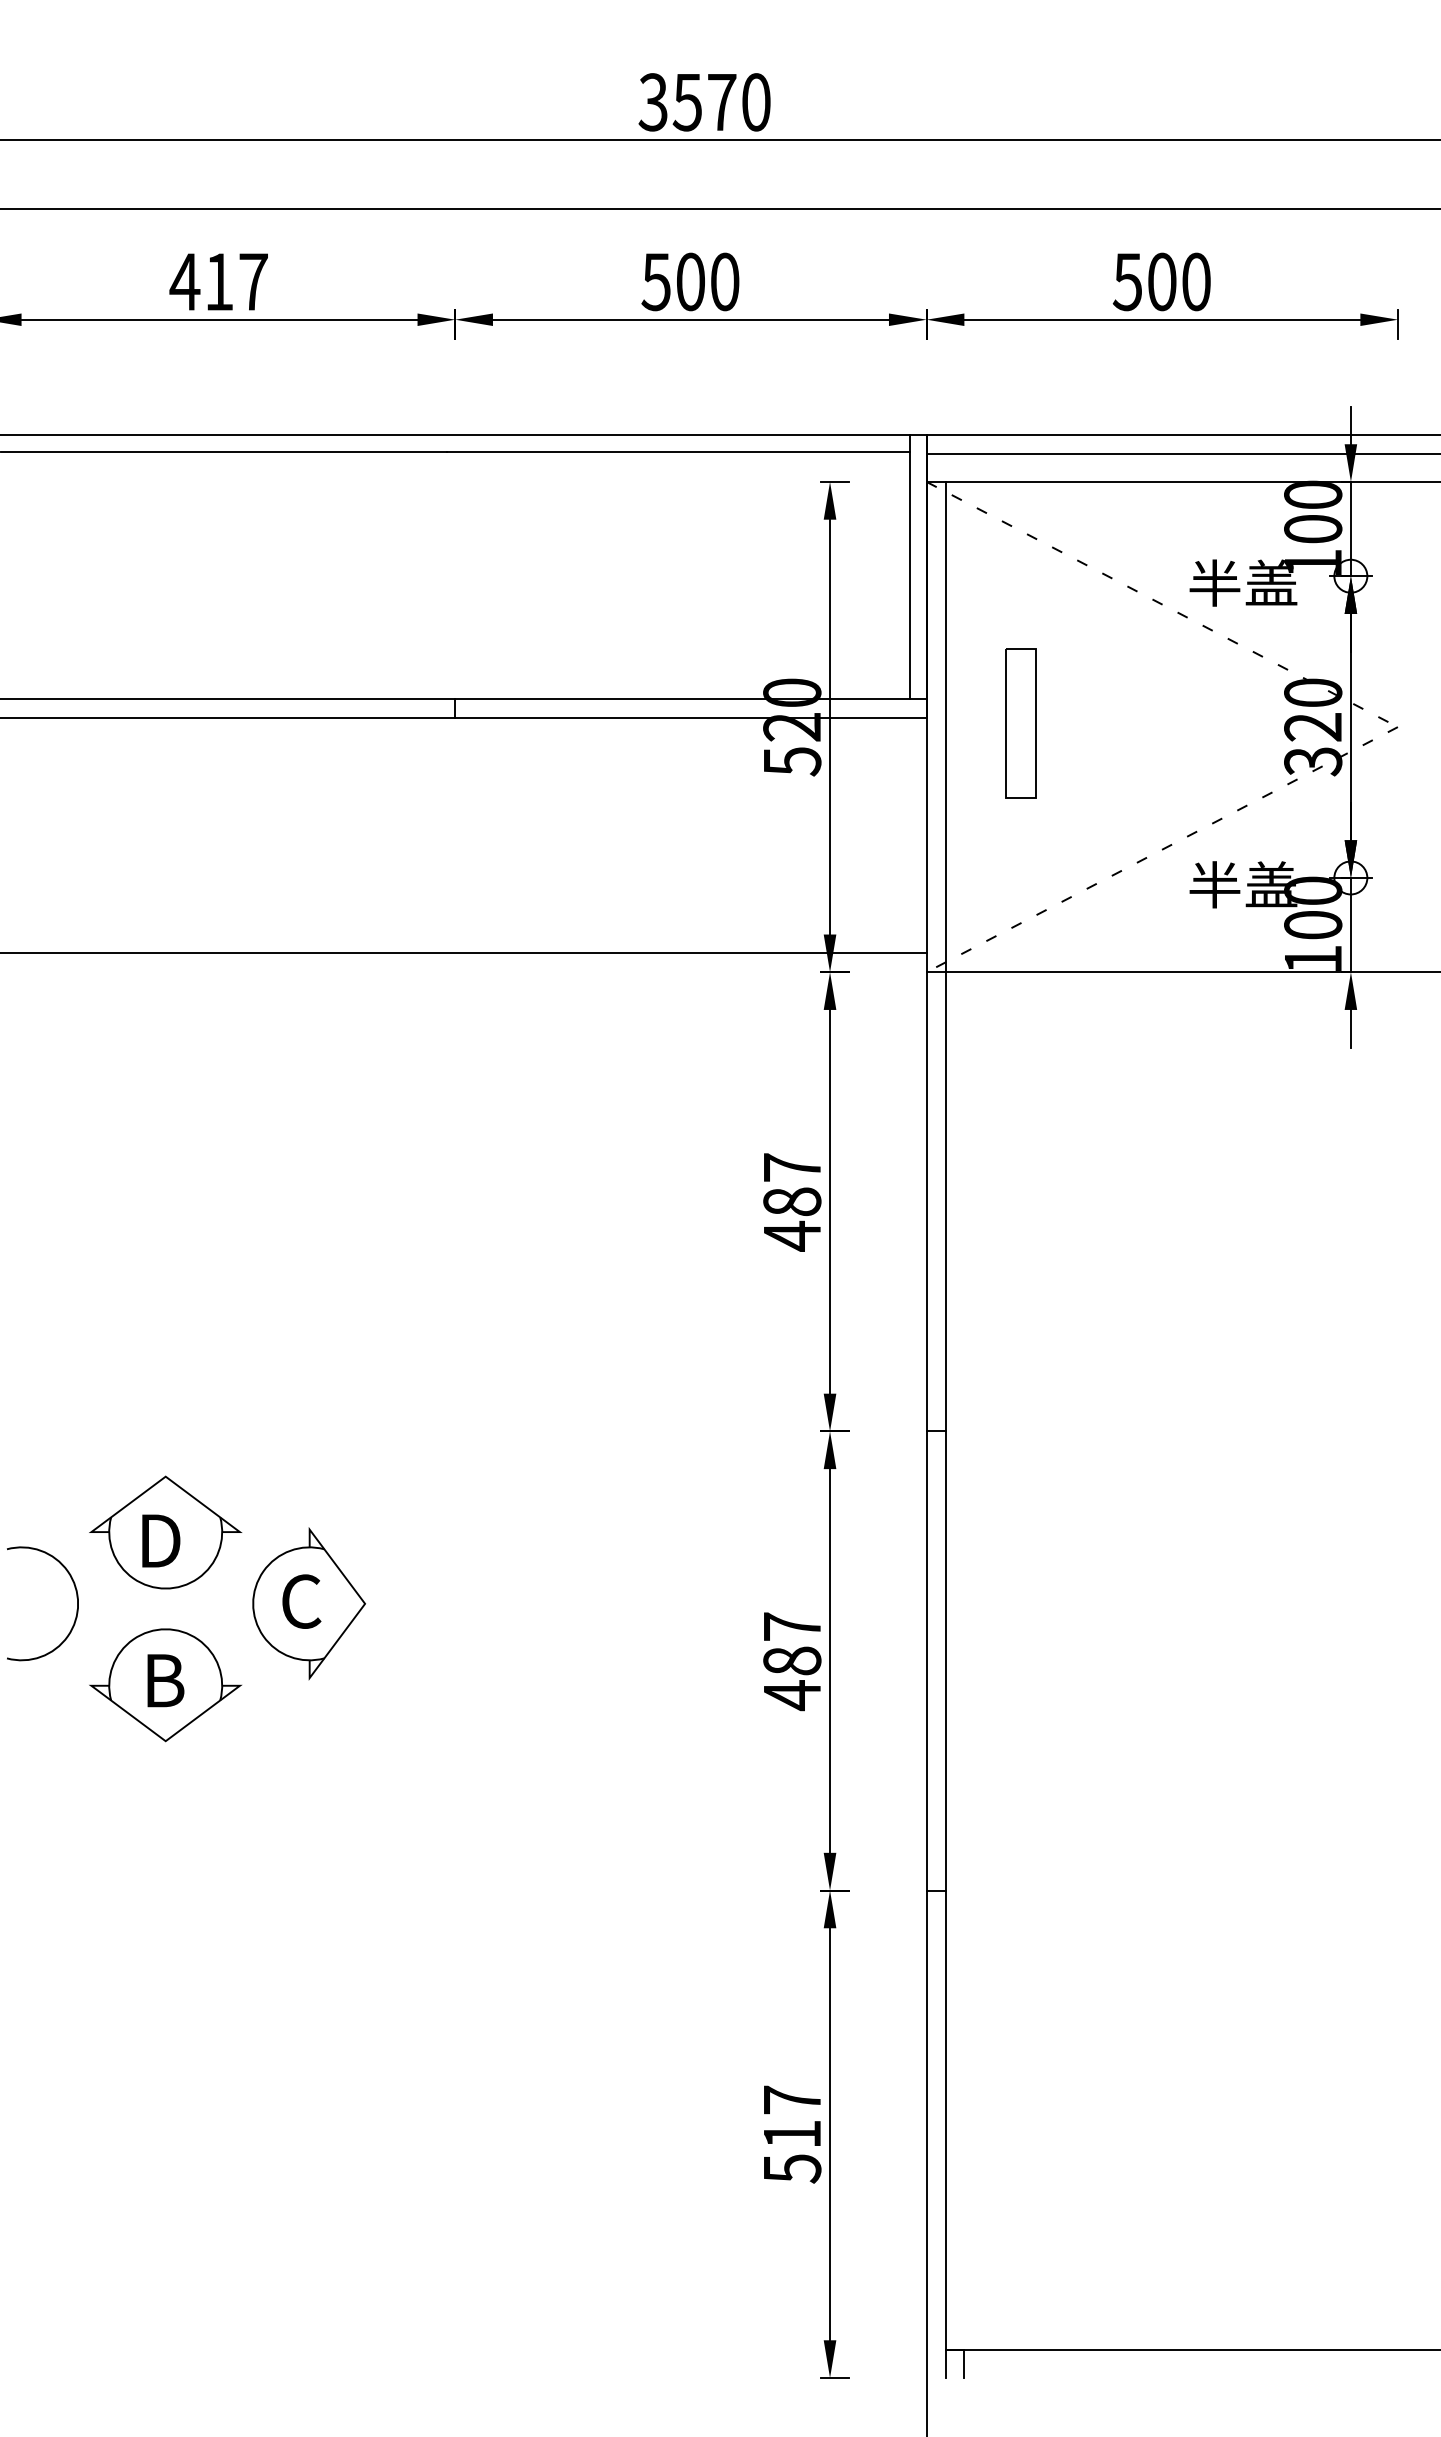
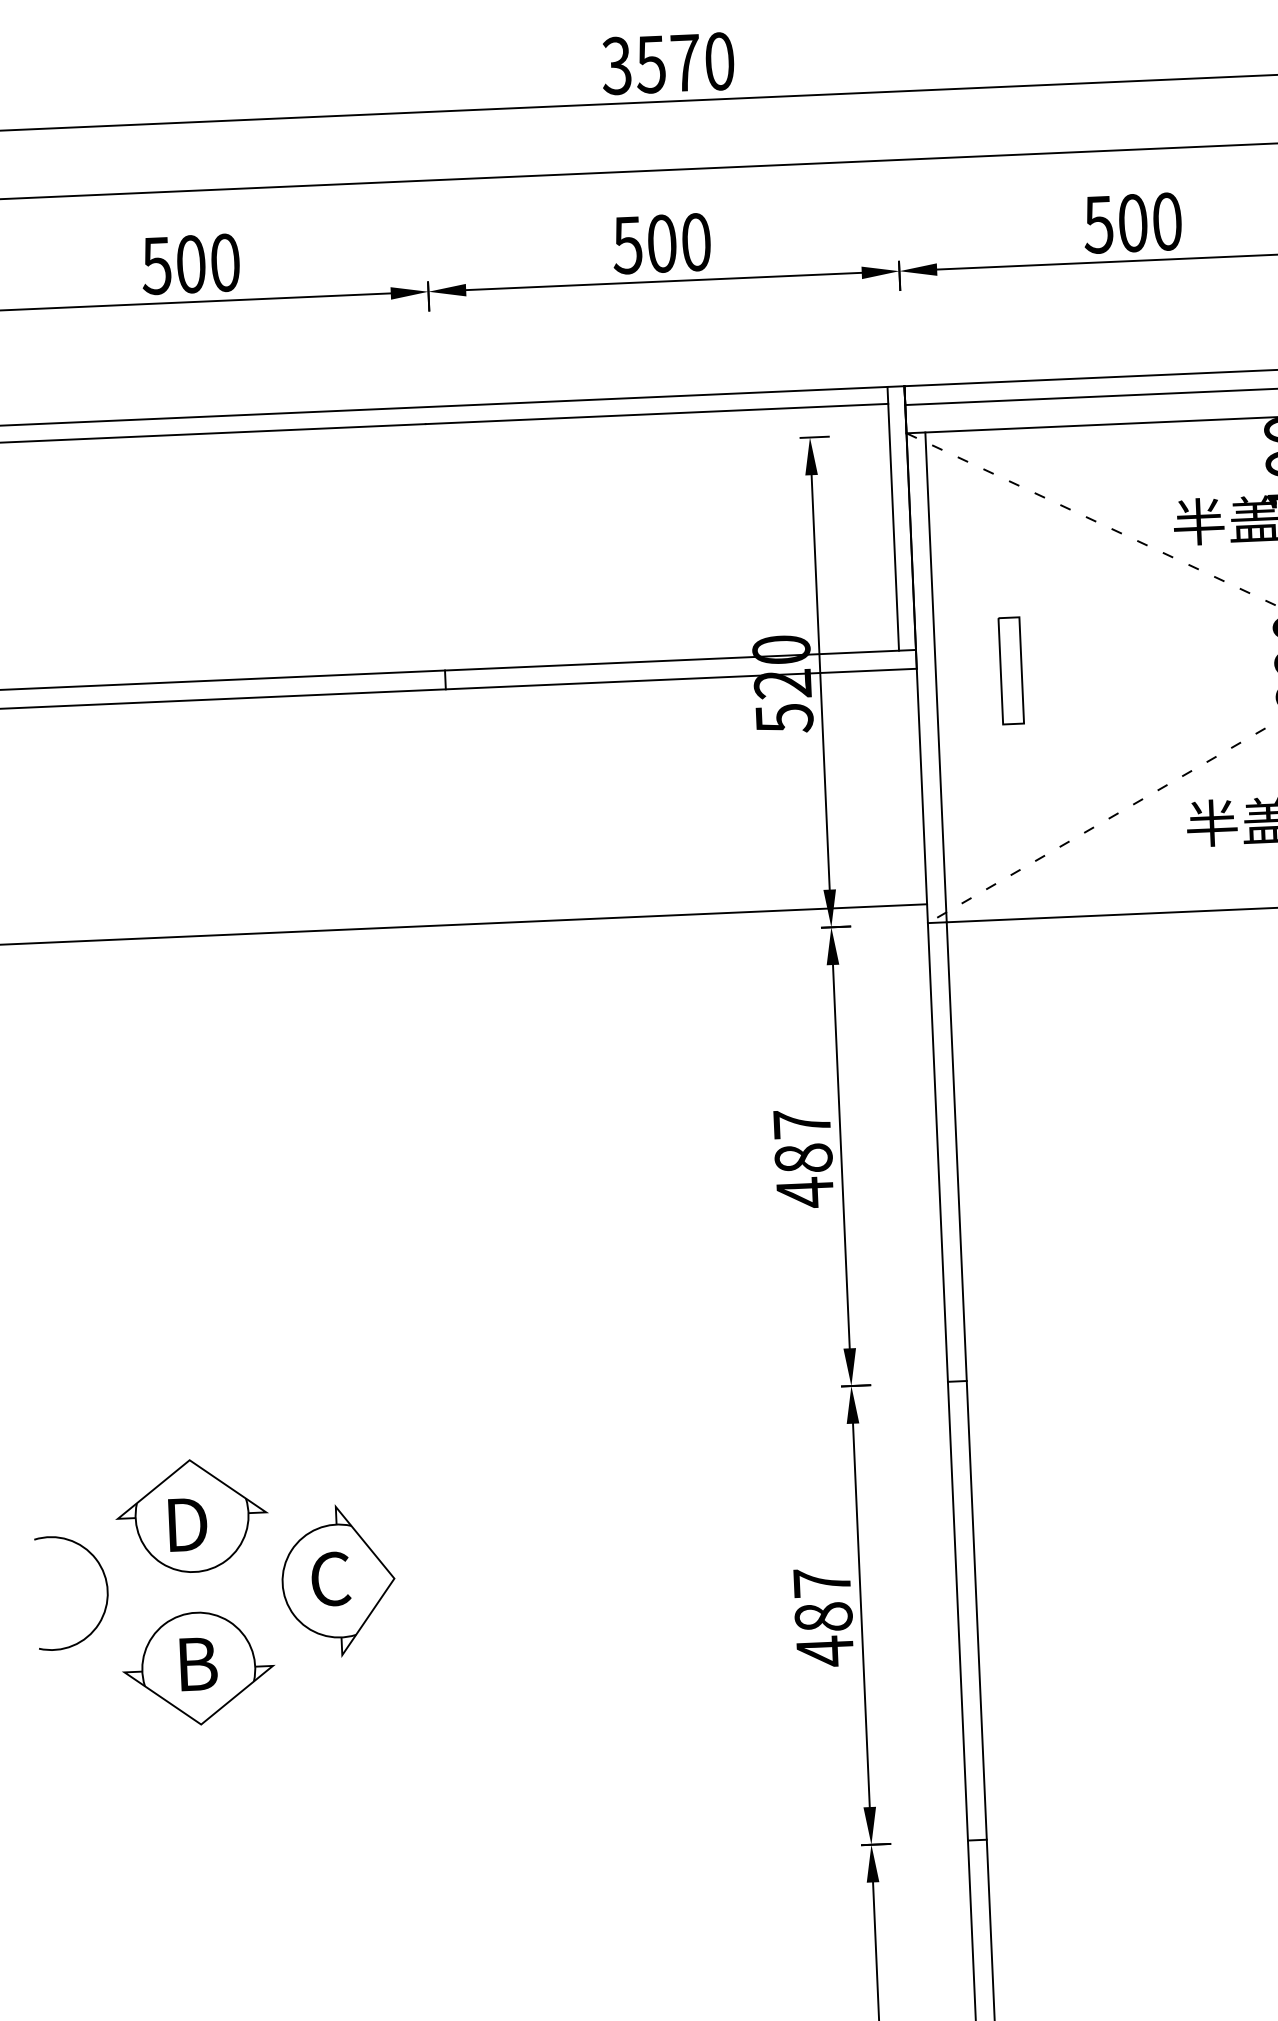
text: (218, 281) -> (190, 263), 417 -> 500
part: (1020, 723) -> (1010, 670), size x0.71

